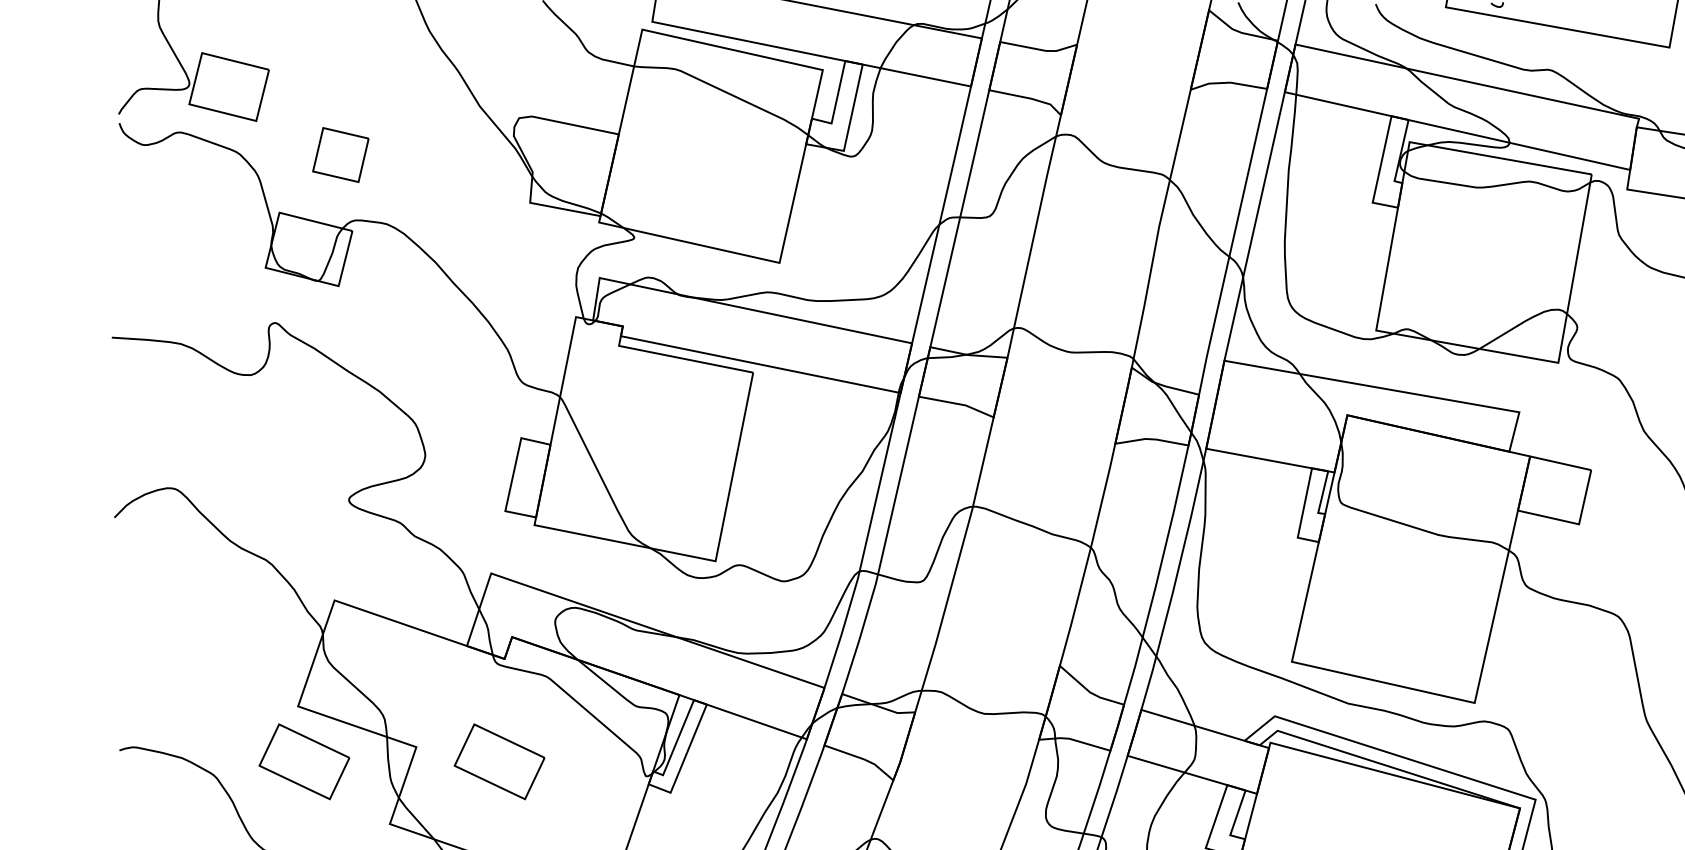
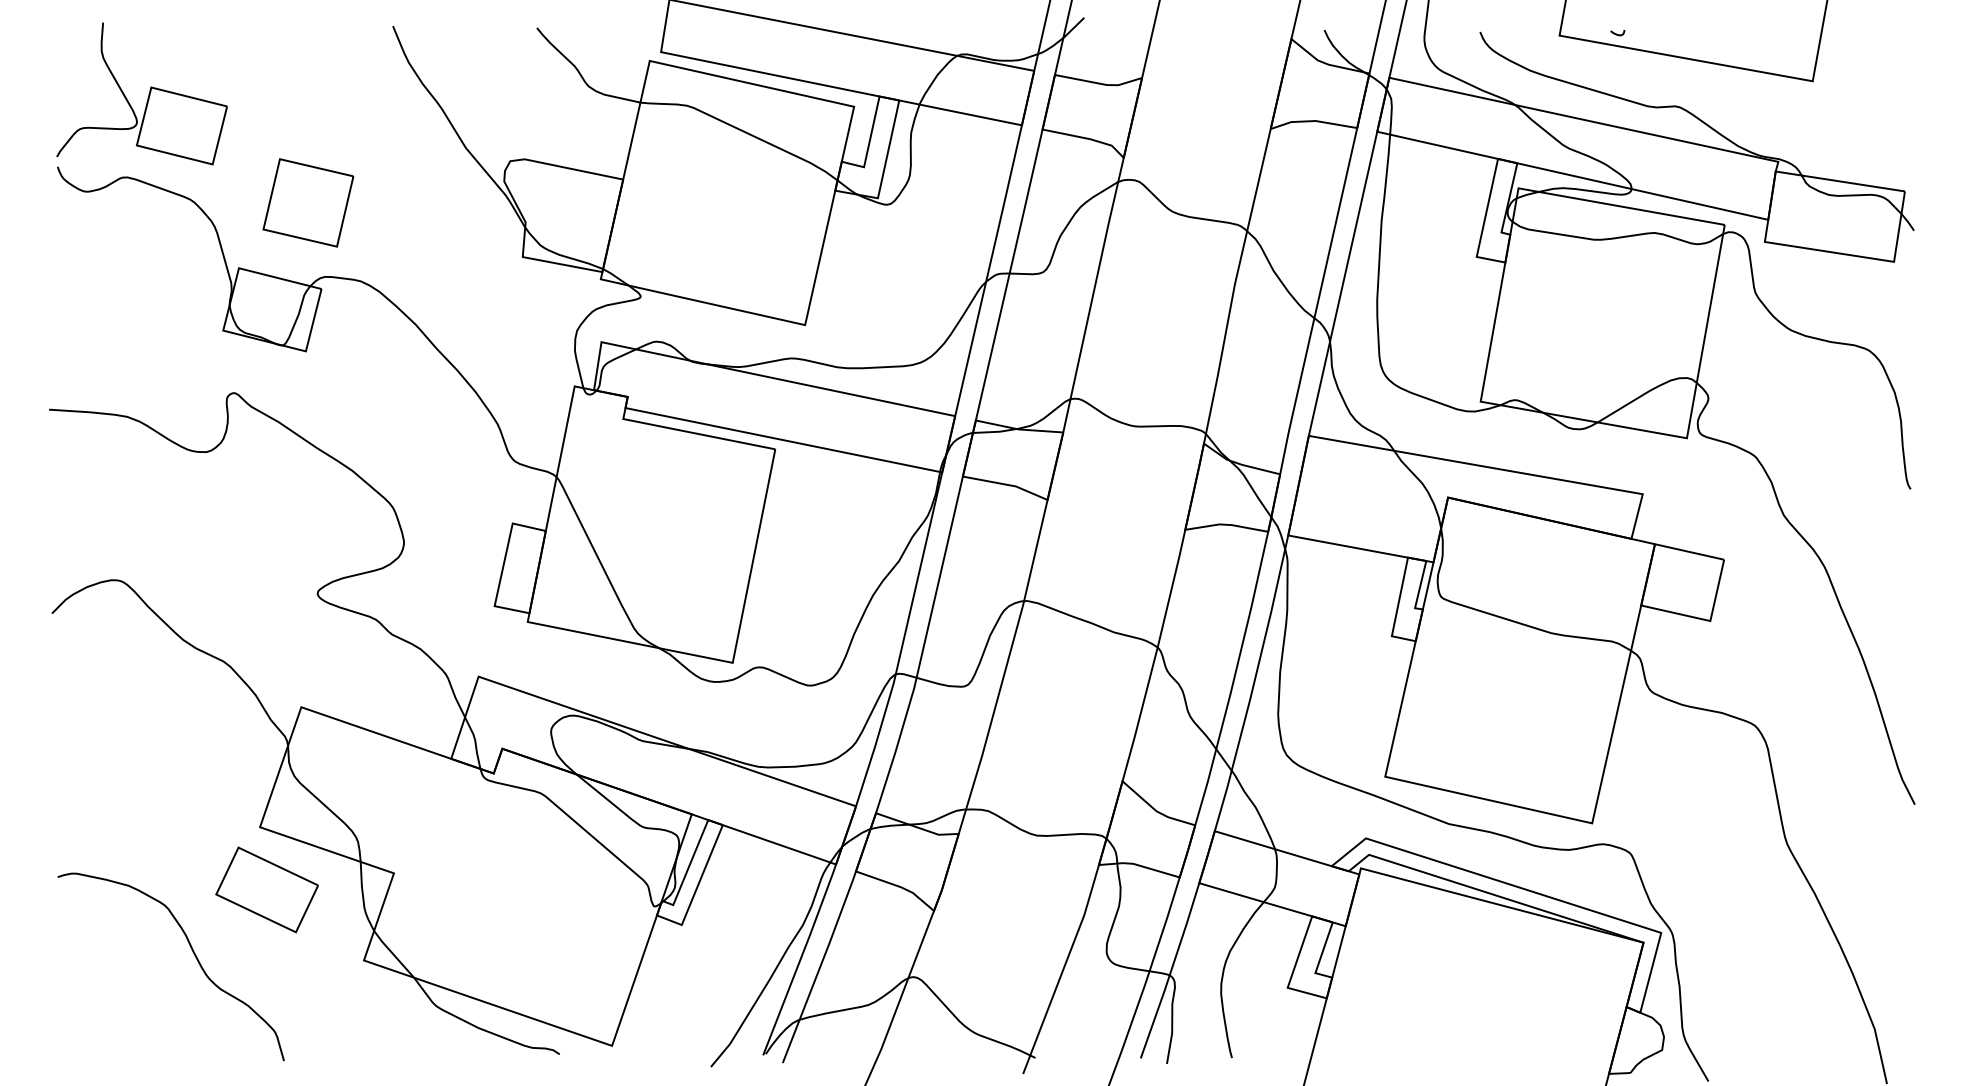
part: (340, 154) -> (308, 202), size x1.43
part: (499, 761) -> (487, 889), removed

